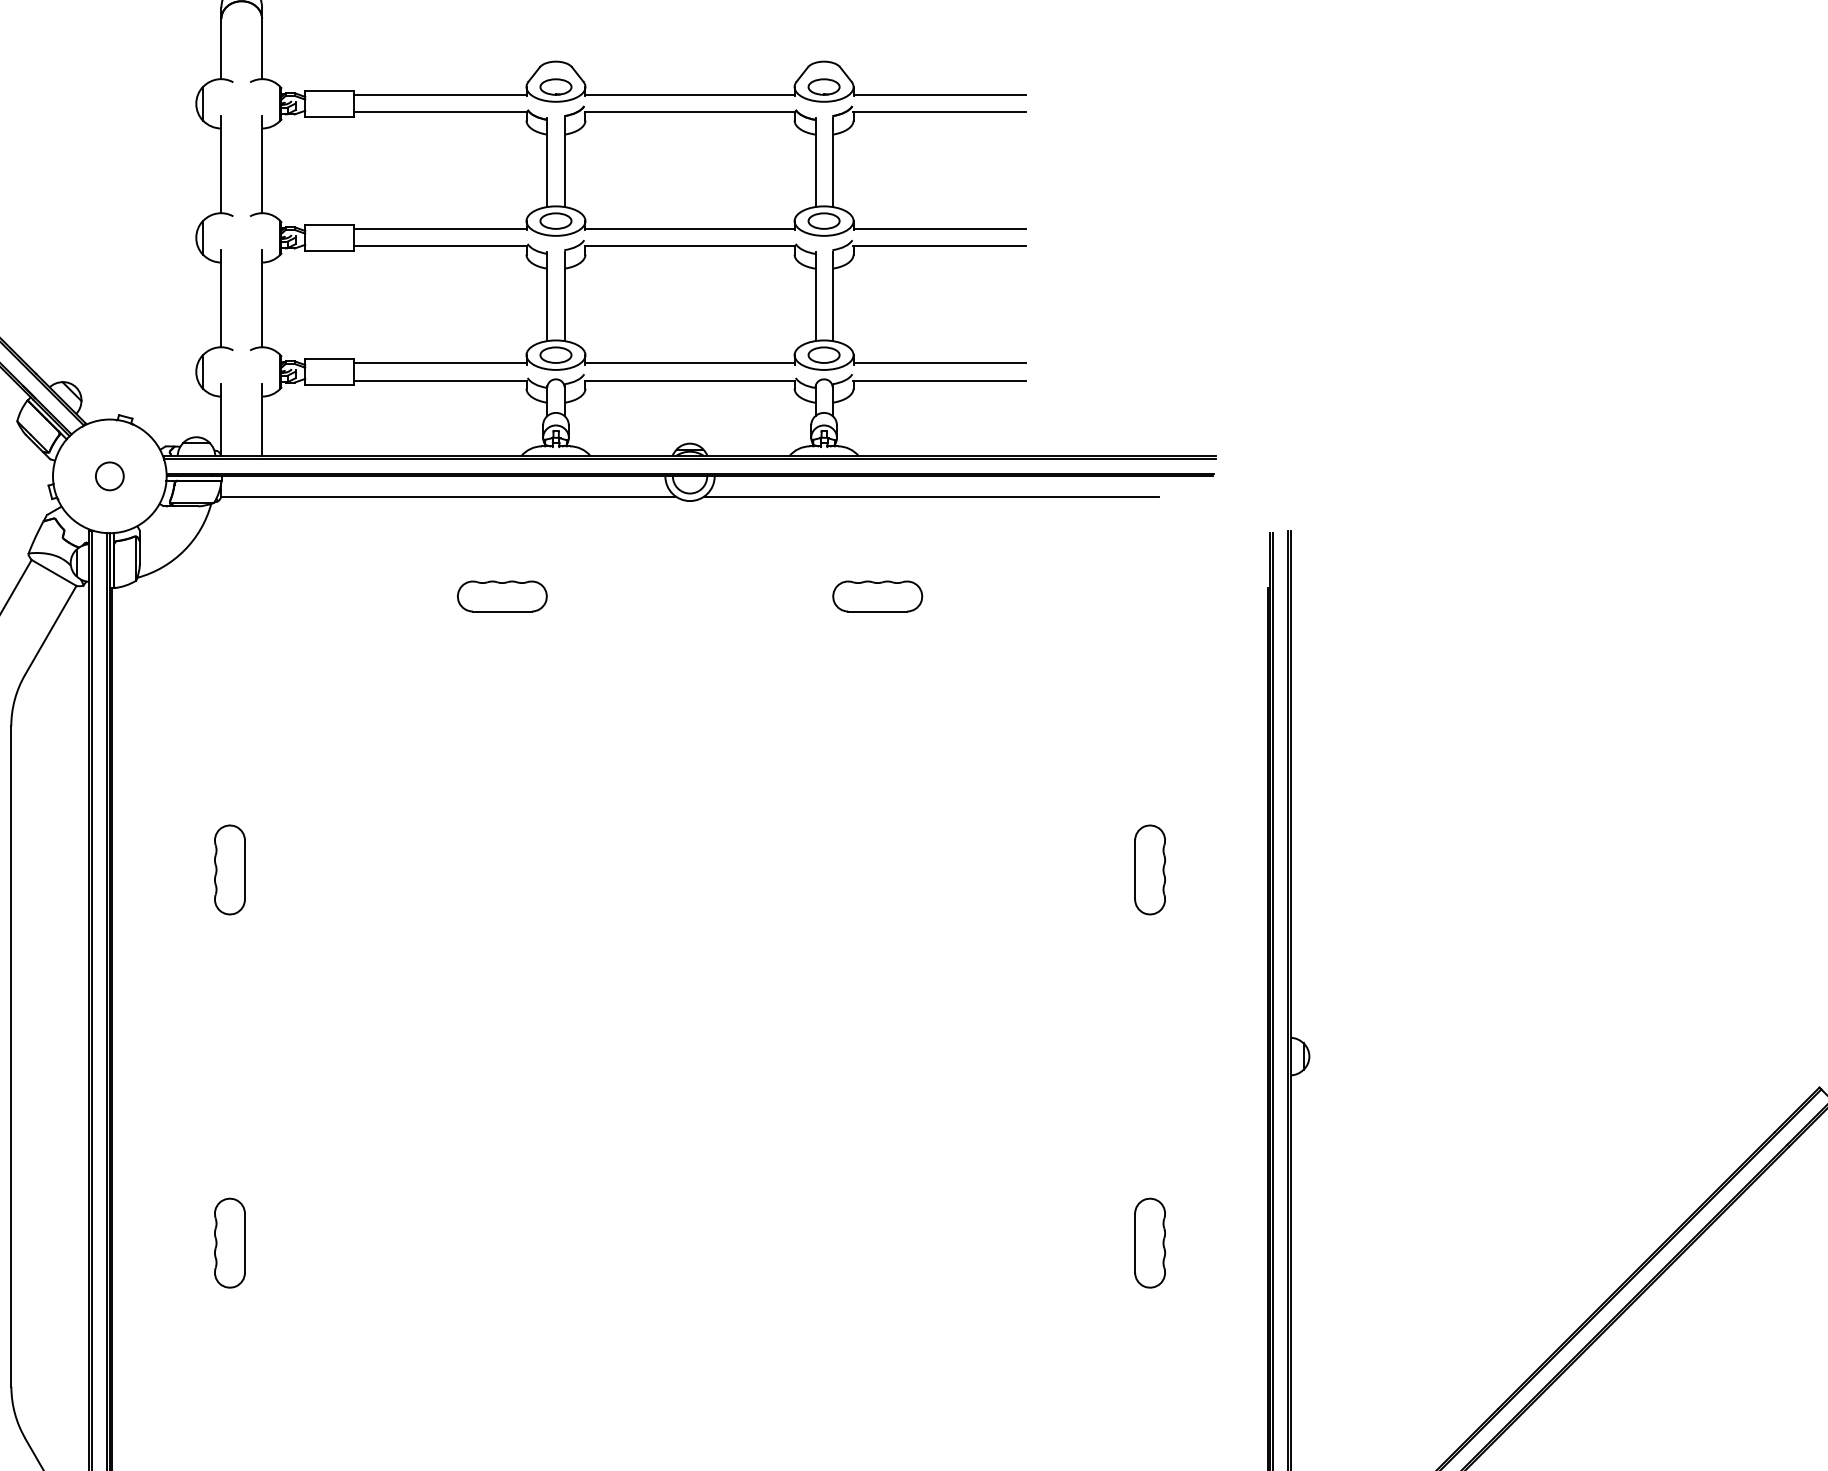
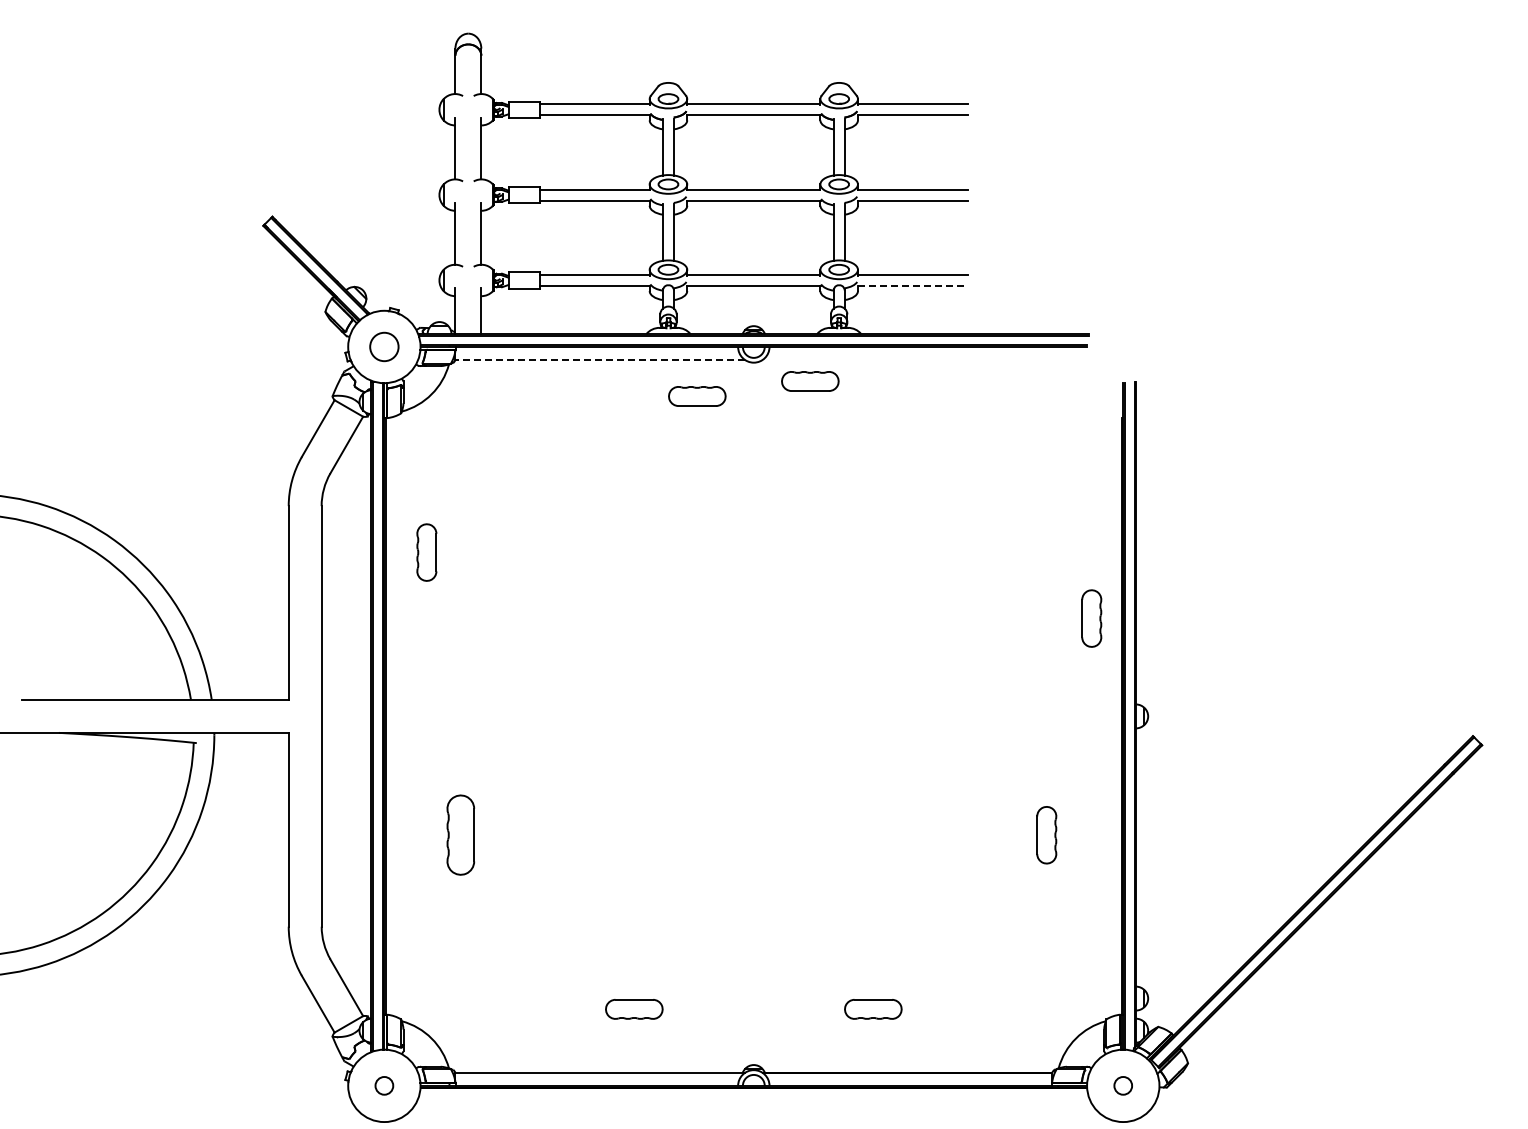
line: (940, 379) -> (913, 285), solid -> dashed
circle: (110, 475) -> (384, 346), size x1.6
line: (449, 496) -> (600, 359), solid -> dashed
line: (931, 496) -> (907, 359), removed
part: (502, 596) -> (697, 396), moved
part: (877, 596) -> (810, 381), moved
part: (229, 869) -> (426, 552), moved
part: (1149, 869) -> (1091, 618), moved
part: (229, 1243) -> (460, 835), size x1.4

